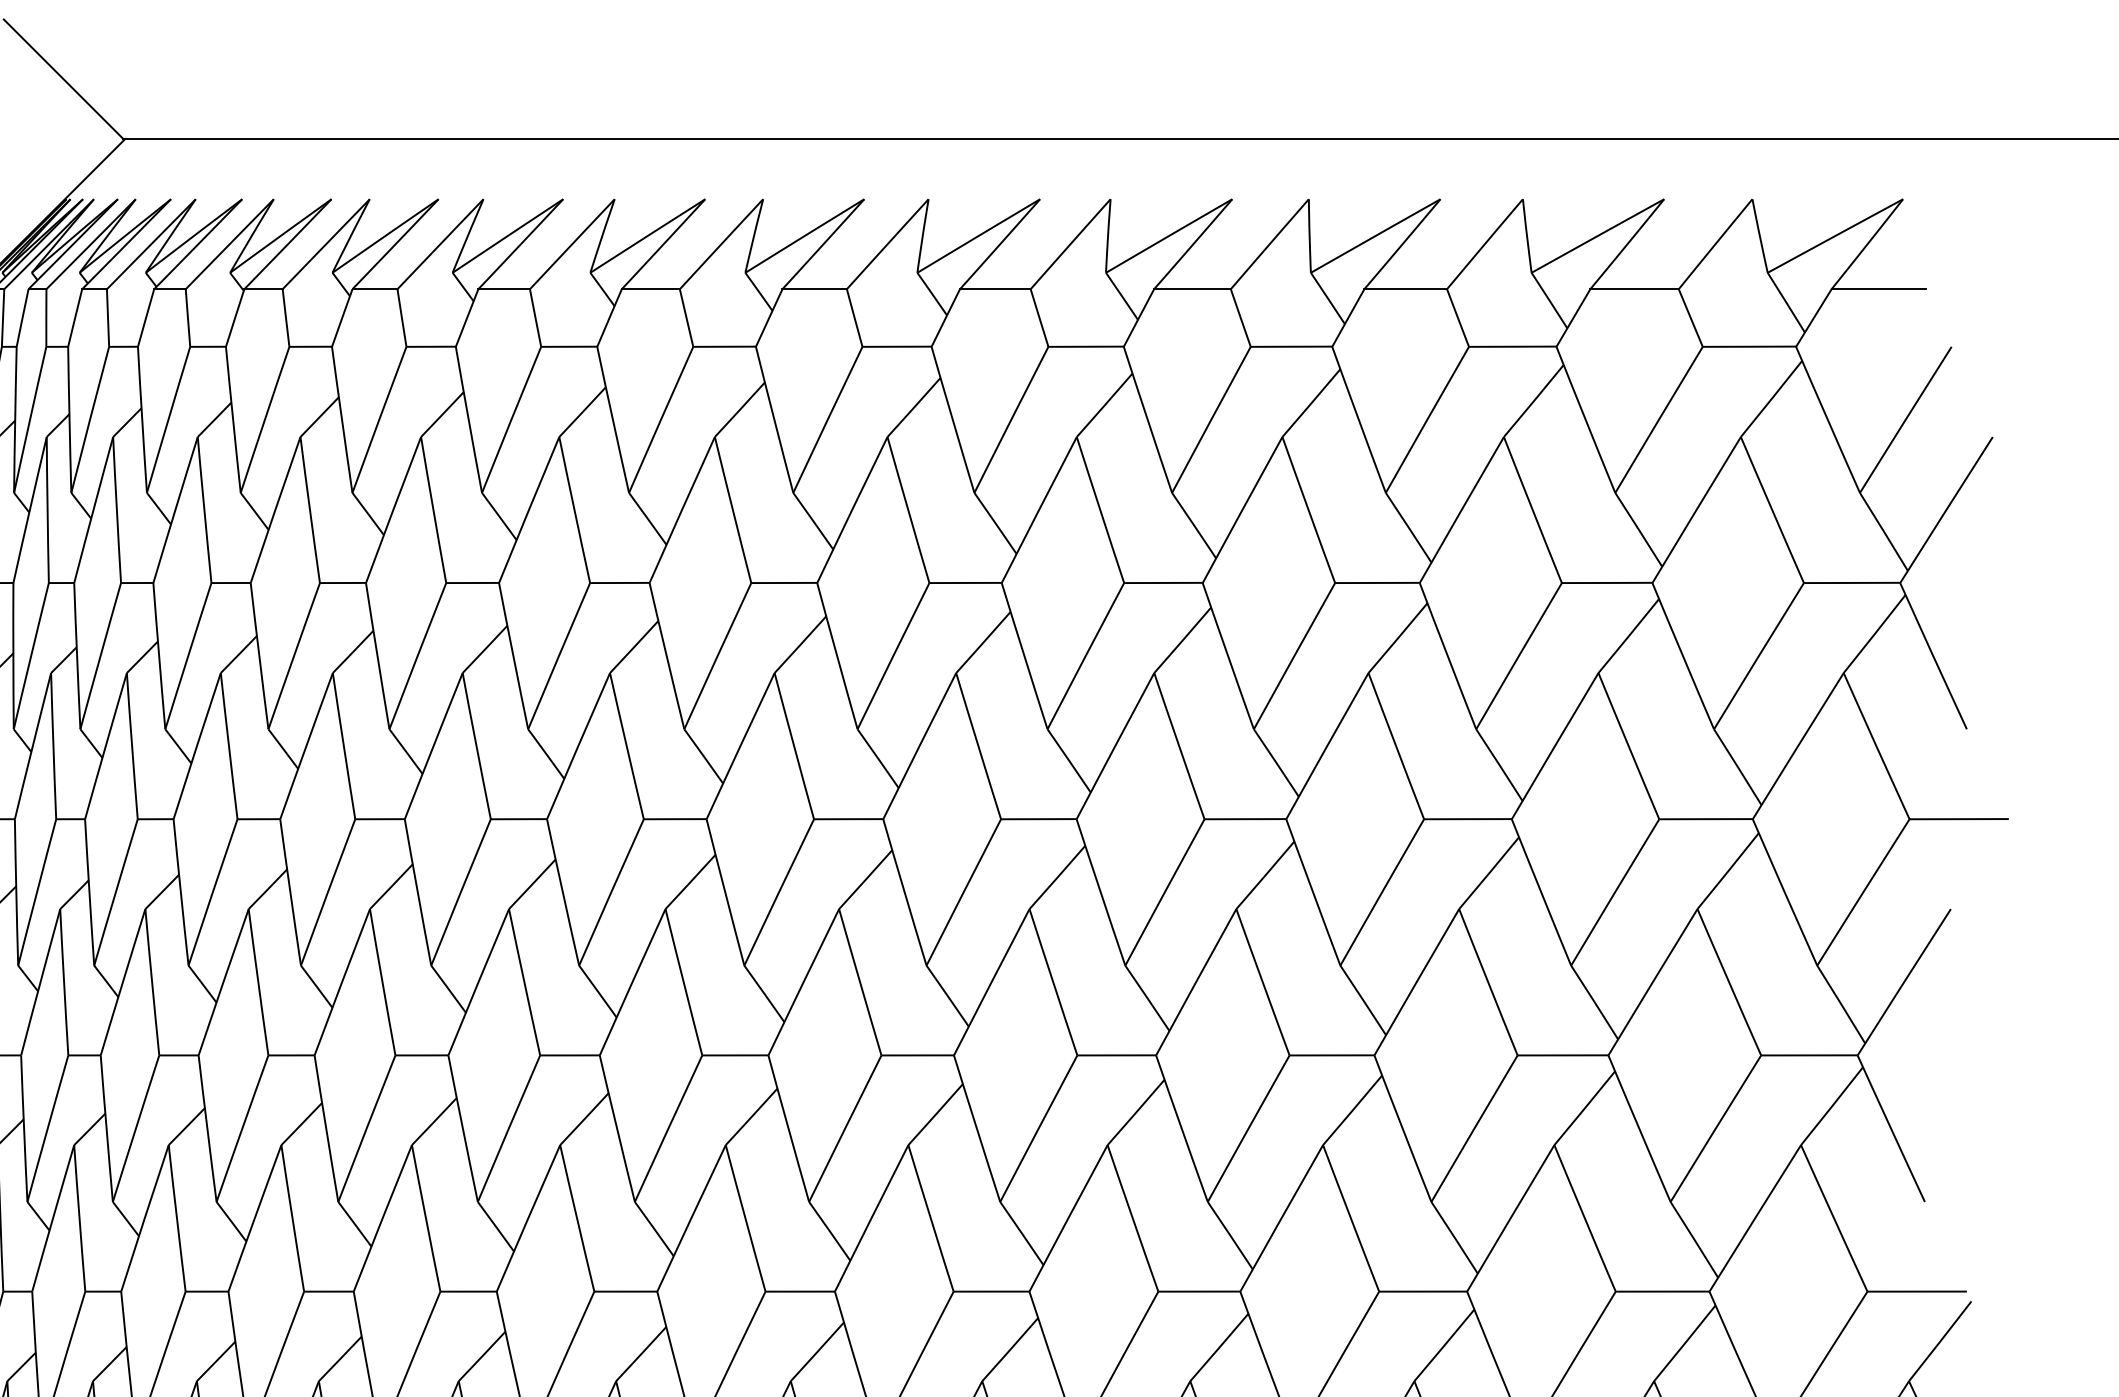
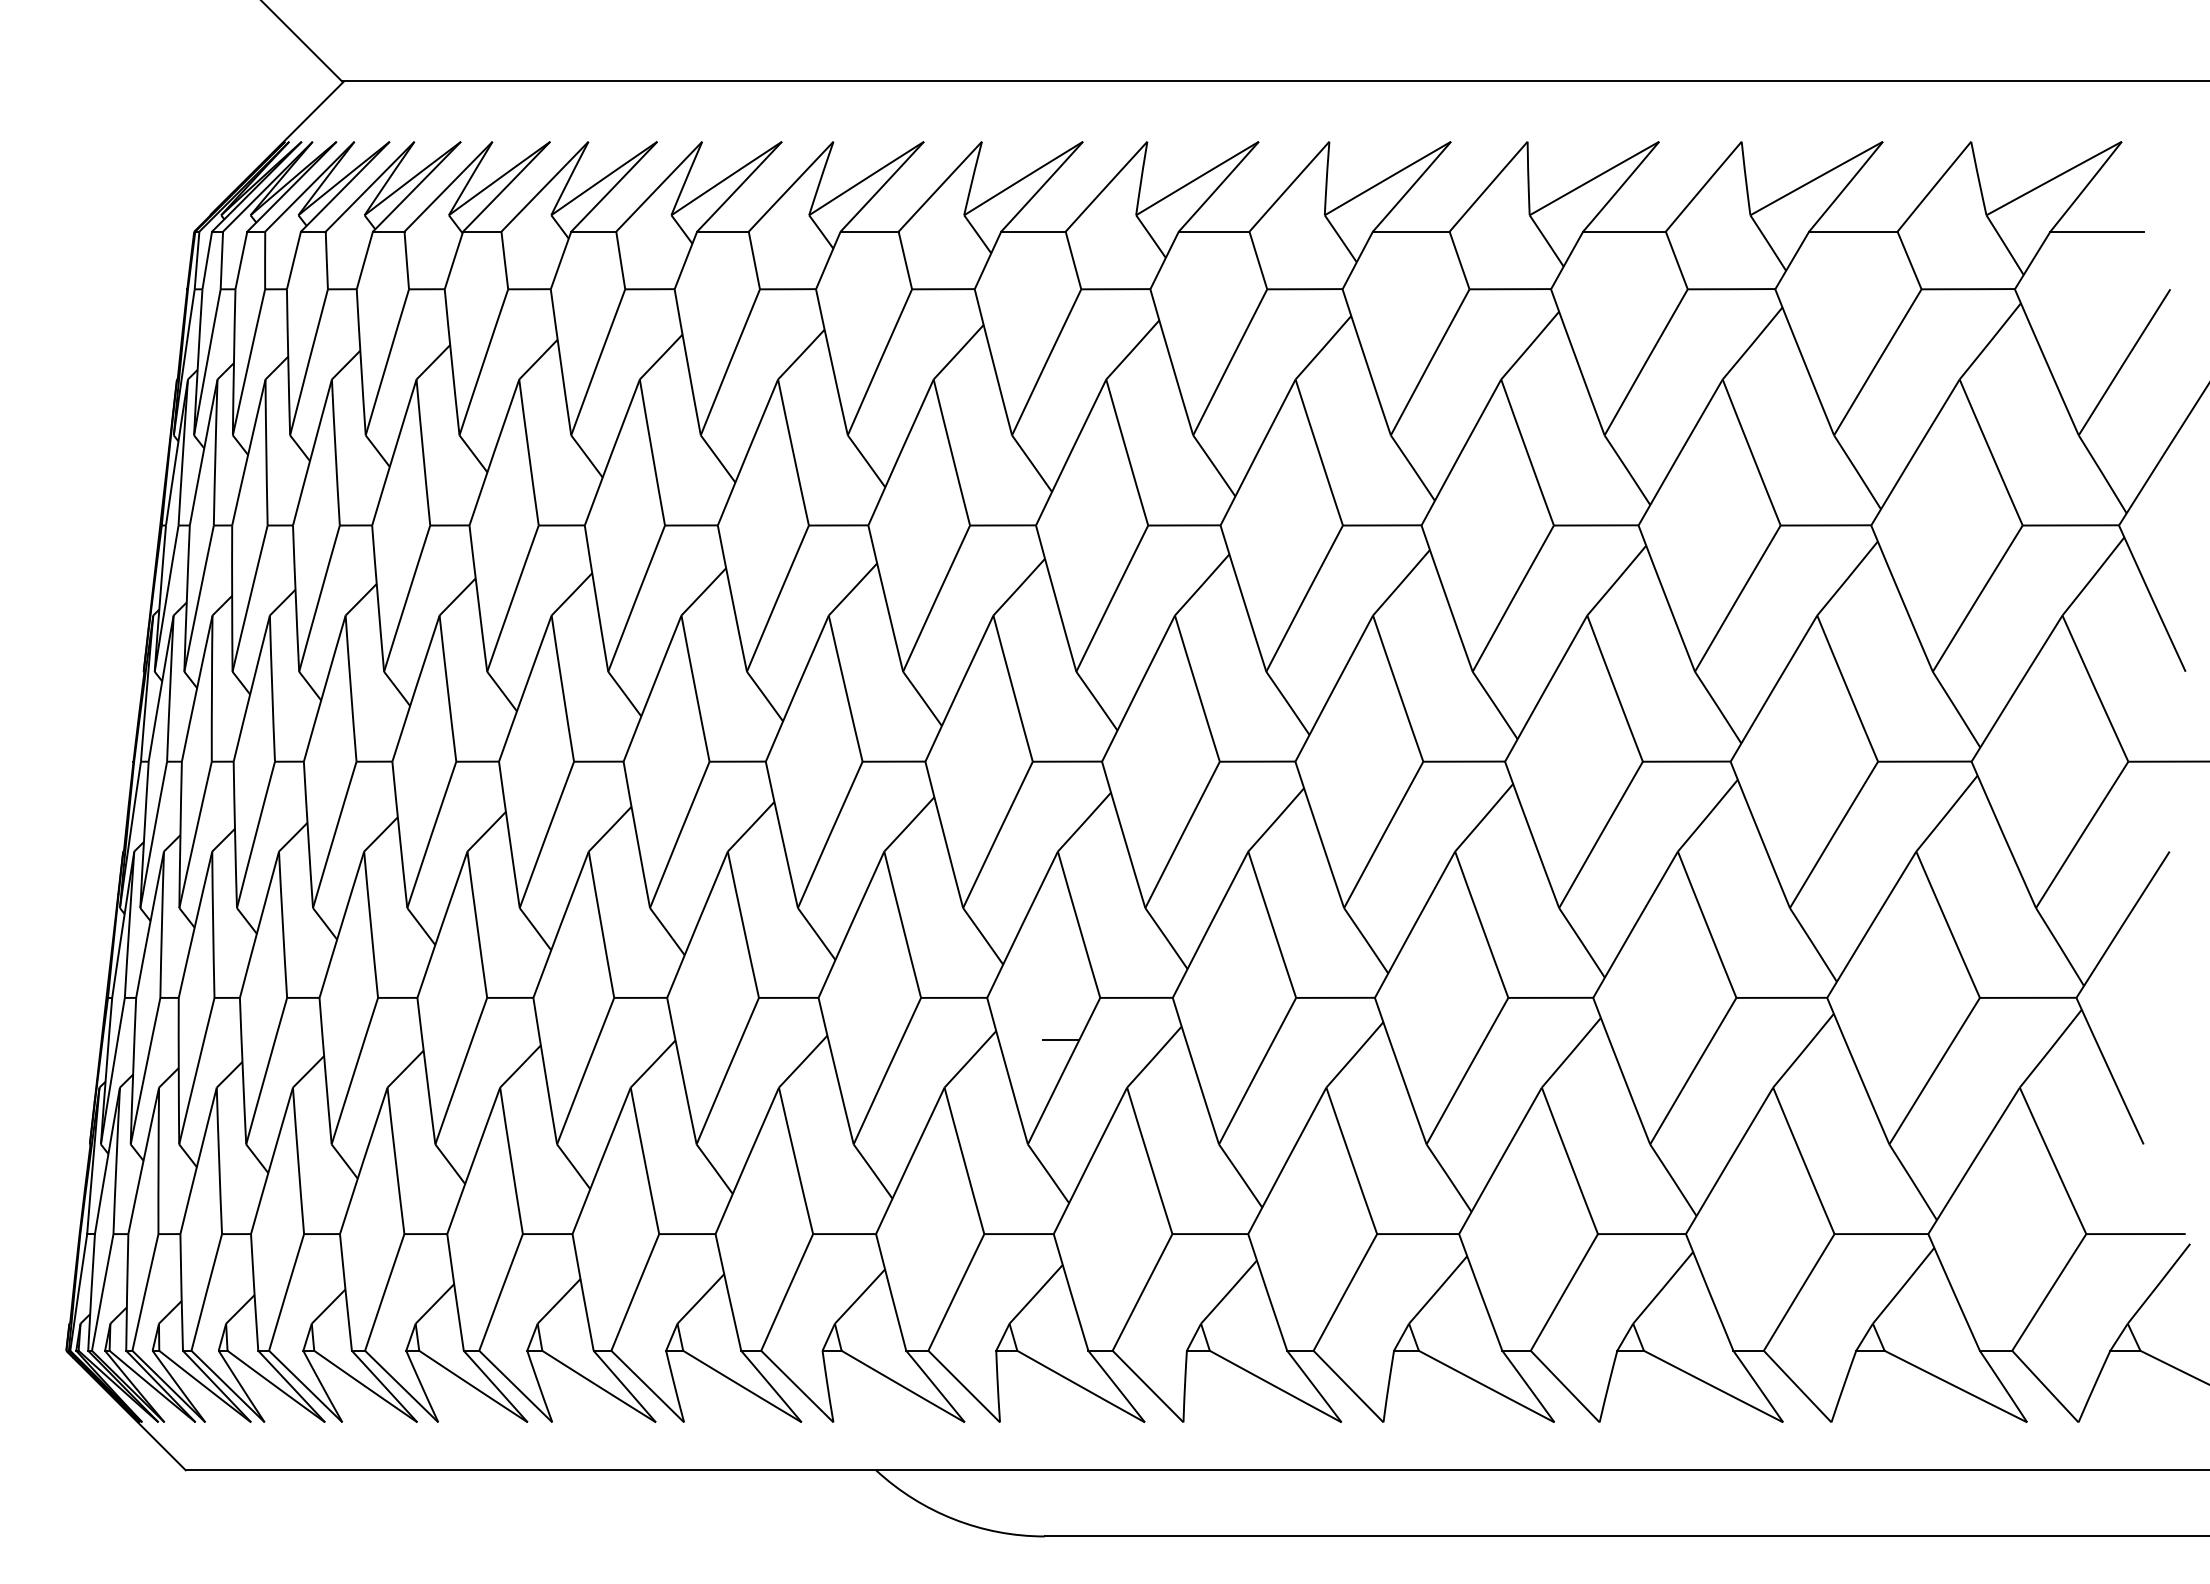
line: (842, 1098) -> (1061, 1040), added

